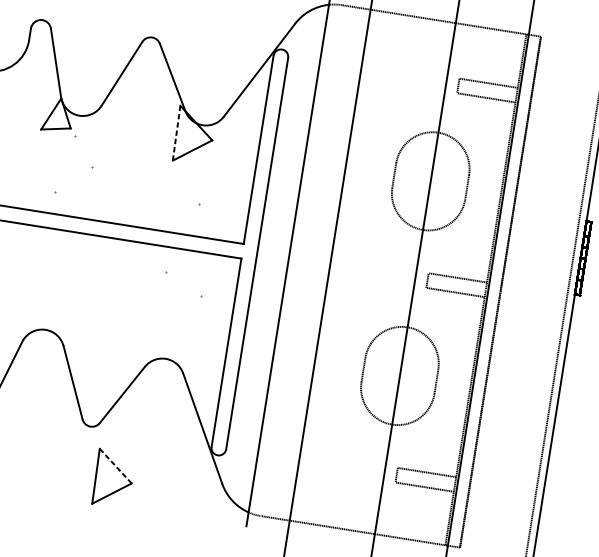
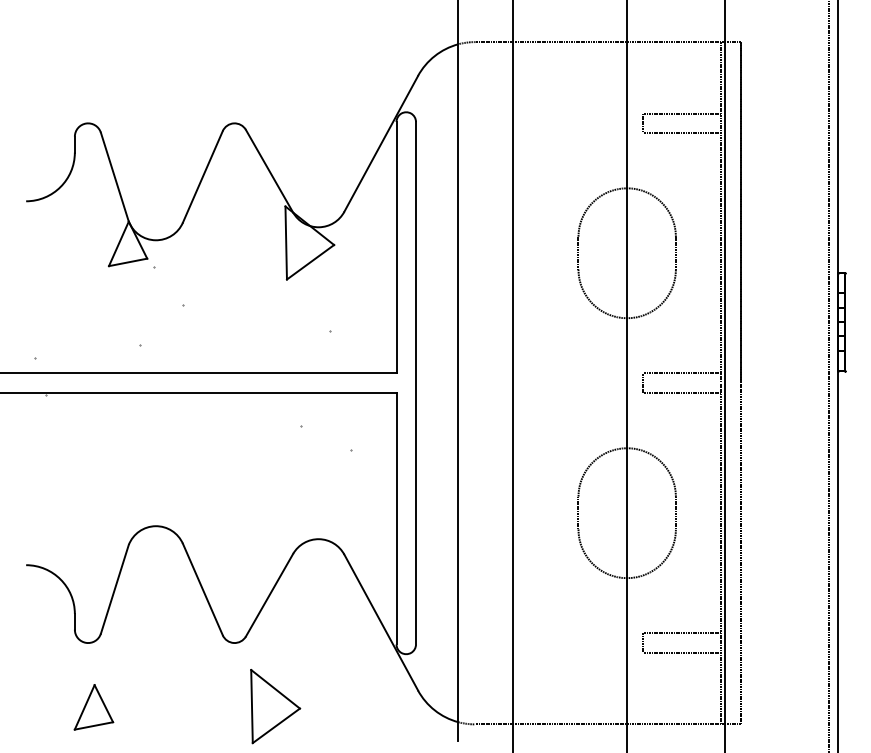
line: (176, 133) -> (286, 243), dashed -> solid
line: (115, 465) -> (275, 688), dashed -> solid

